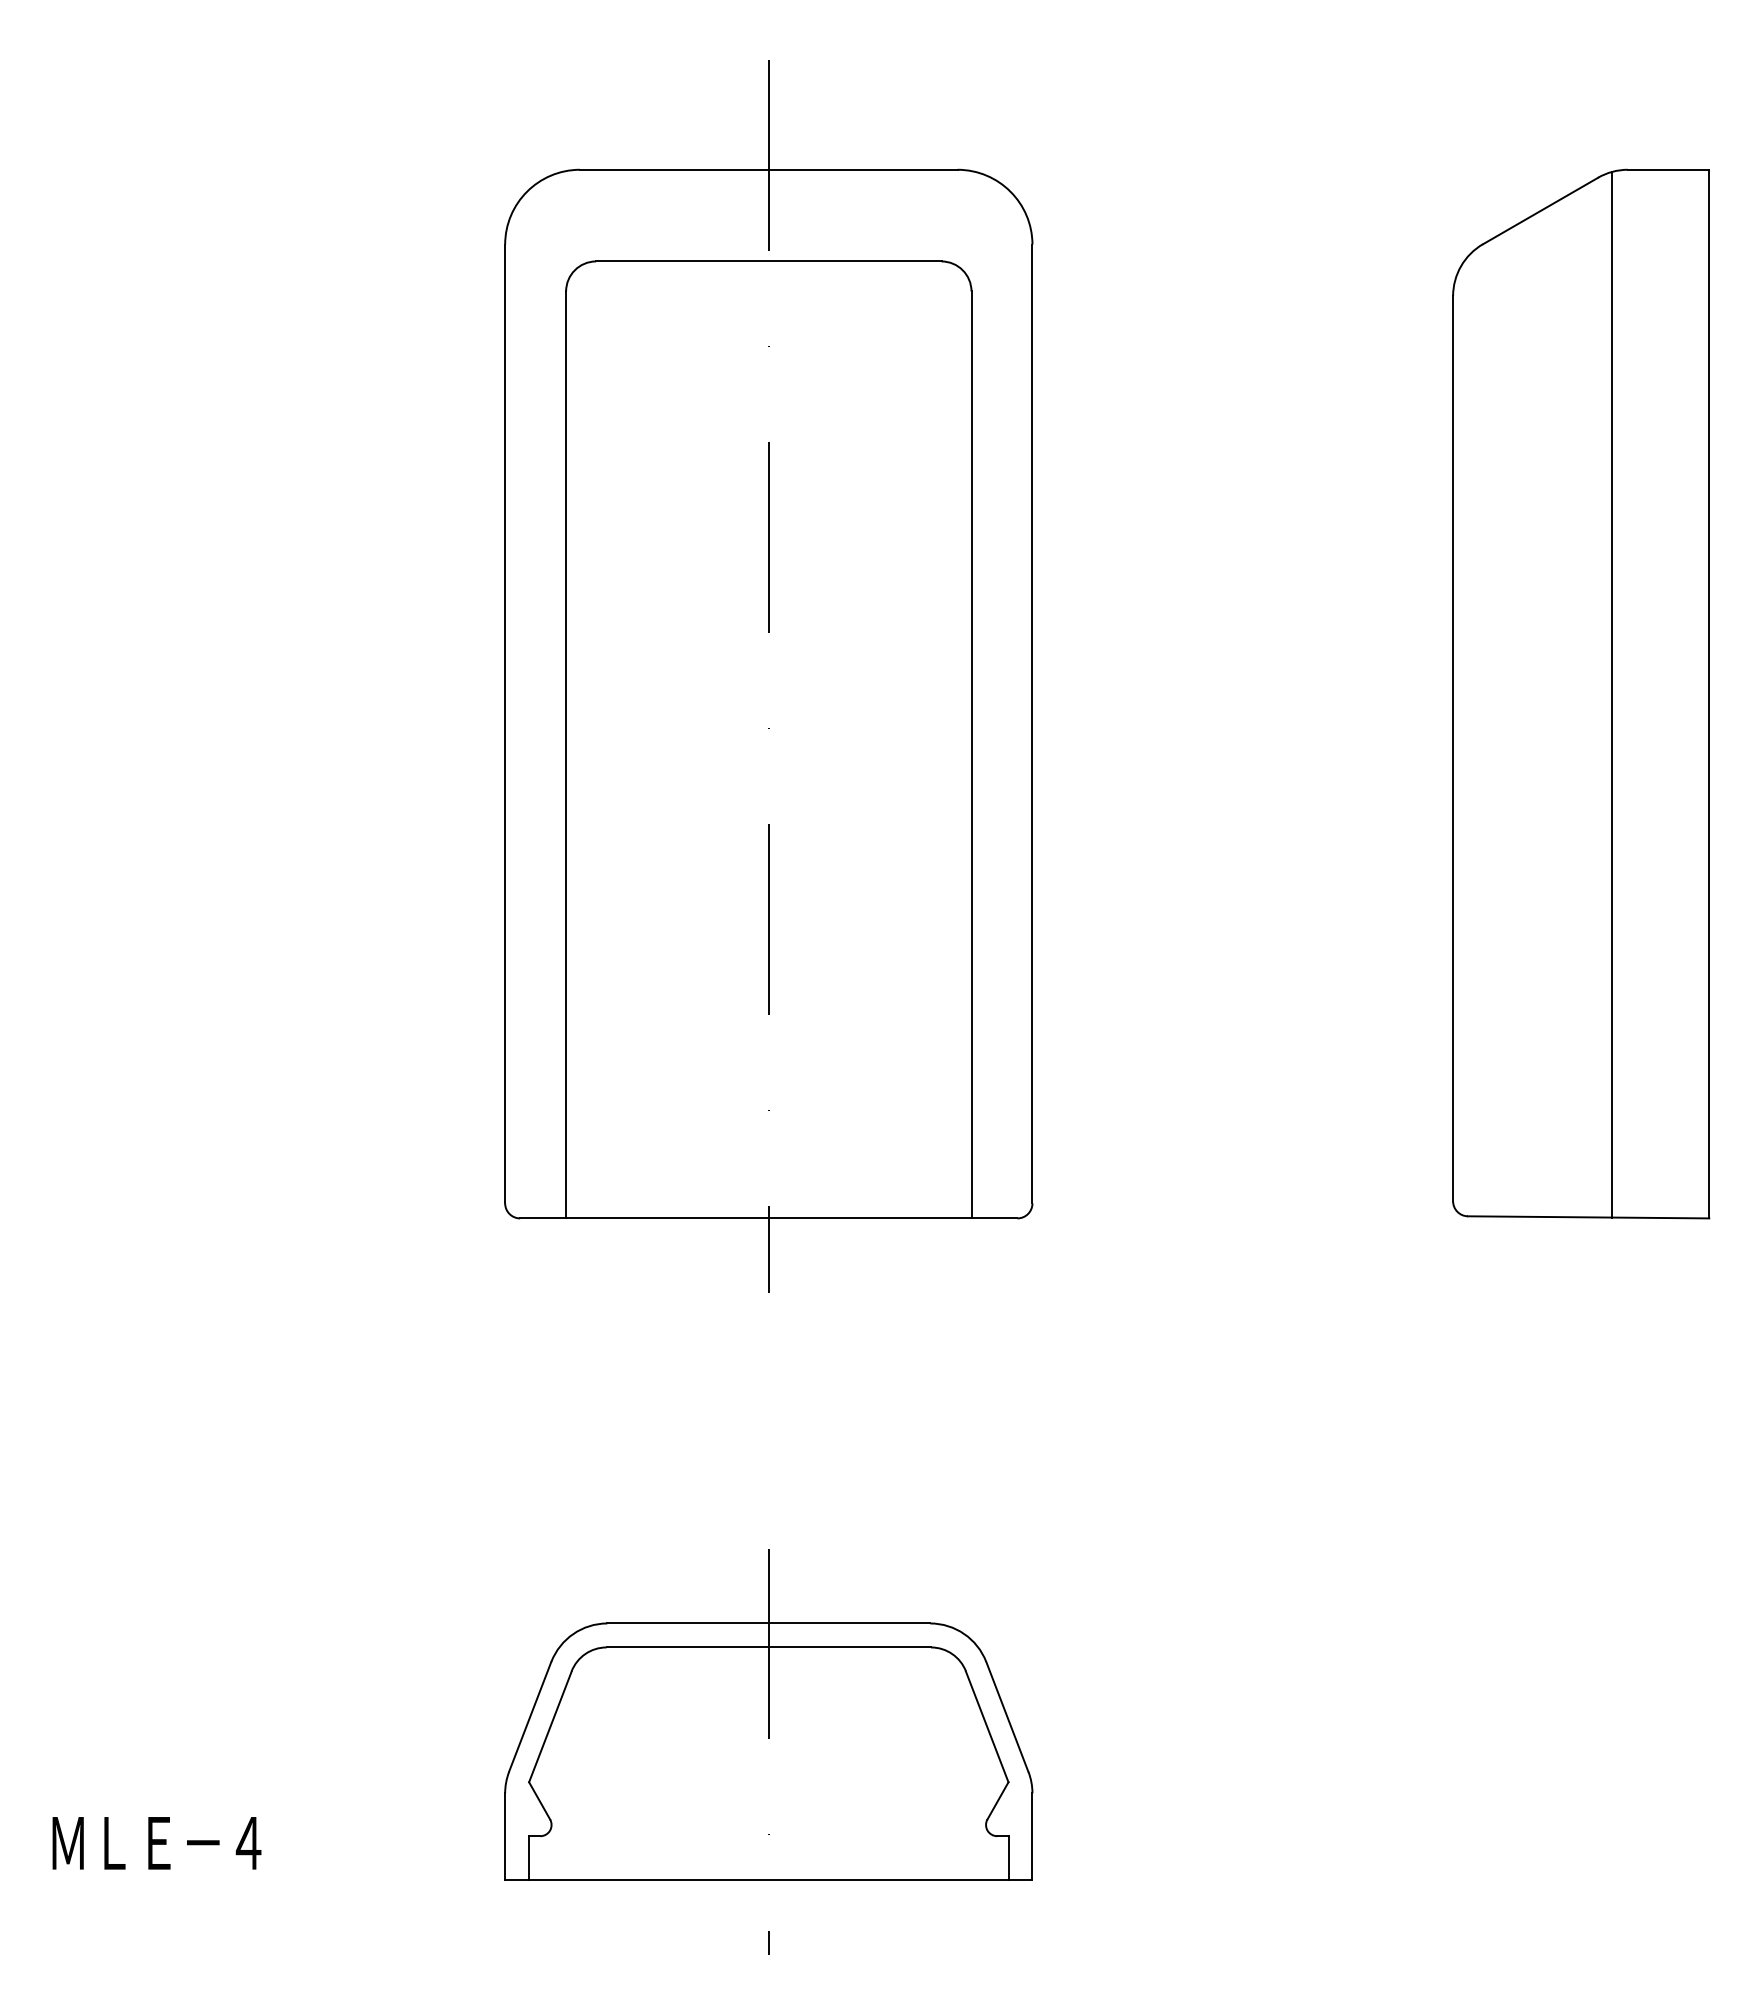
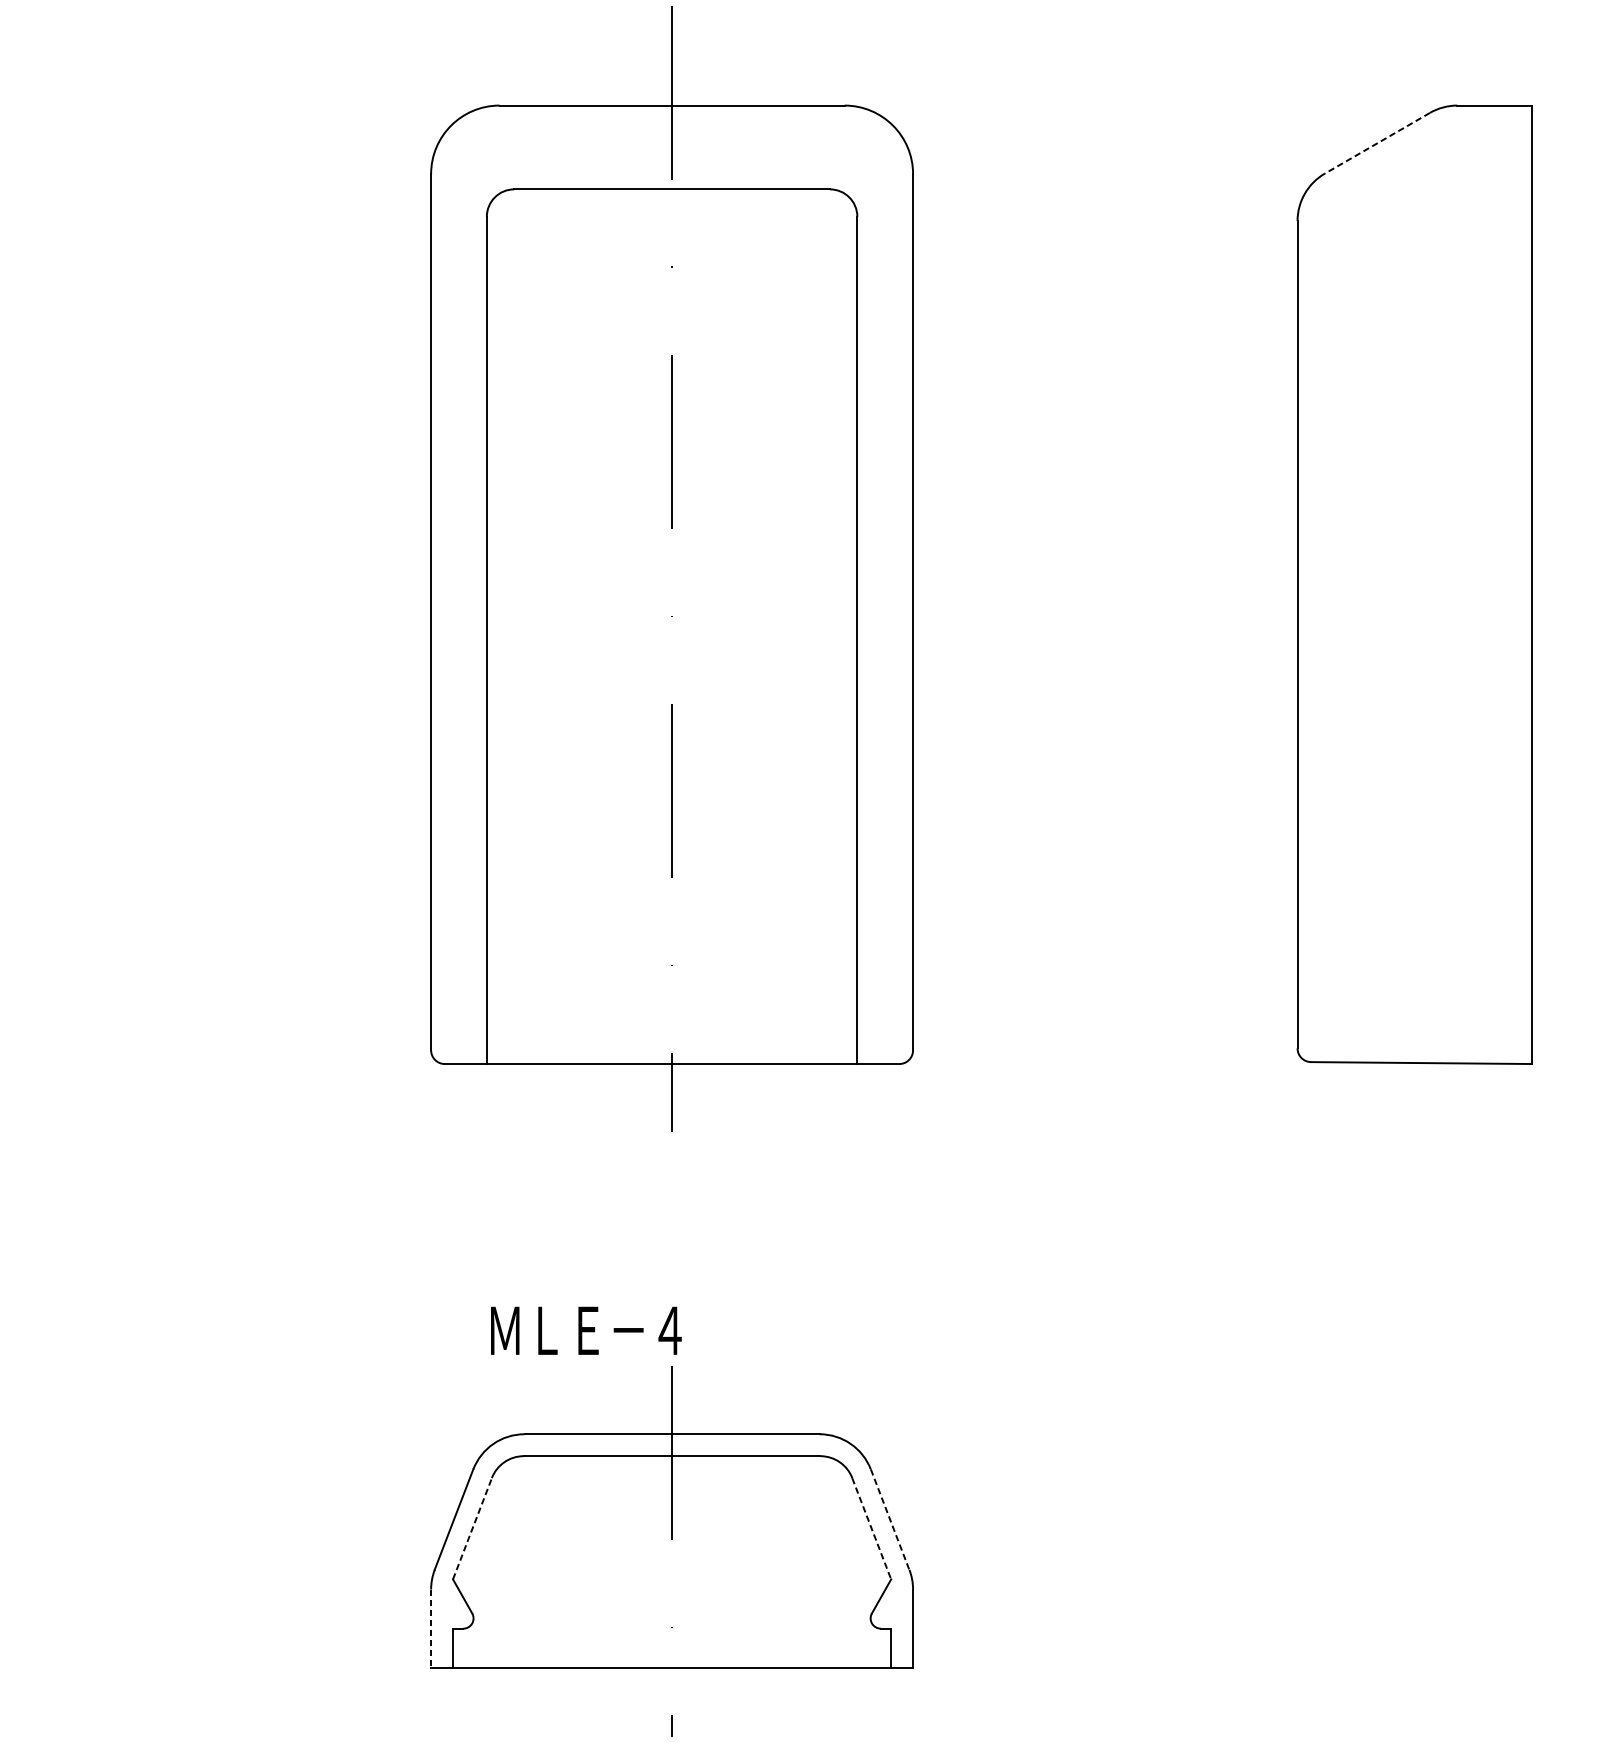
line: (1540, 211) -> (1377, 143), solid -> dashed
line: (1611, 694) -> (1442, 585), removed
line: (1007, 1716) -> (890, 1519), solid -> dashed
line: (550, 1726) -> (472, 1528), solid -> dashed
line: (987, 1727) -> (871, 1529), solid -> dashed
line: (505, 1837) -> (431, 1629), solid -> dashed
text: (156, 1843) -> (585, 1330), moved

